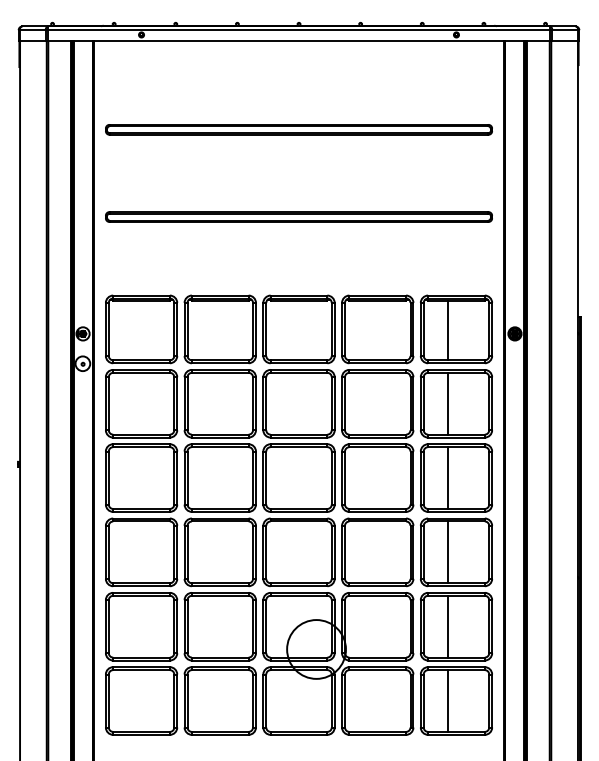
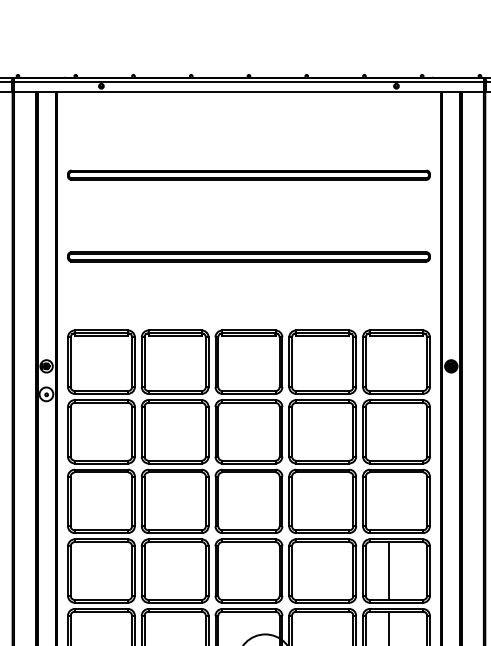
line: (448, 330) -> (389, 363), removed
line: (448, 403) -> (389, 431), removed
line: (448, 477) -> (389, 500), removed

